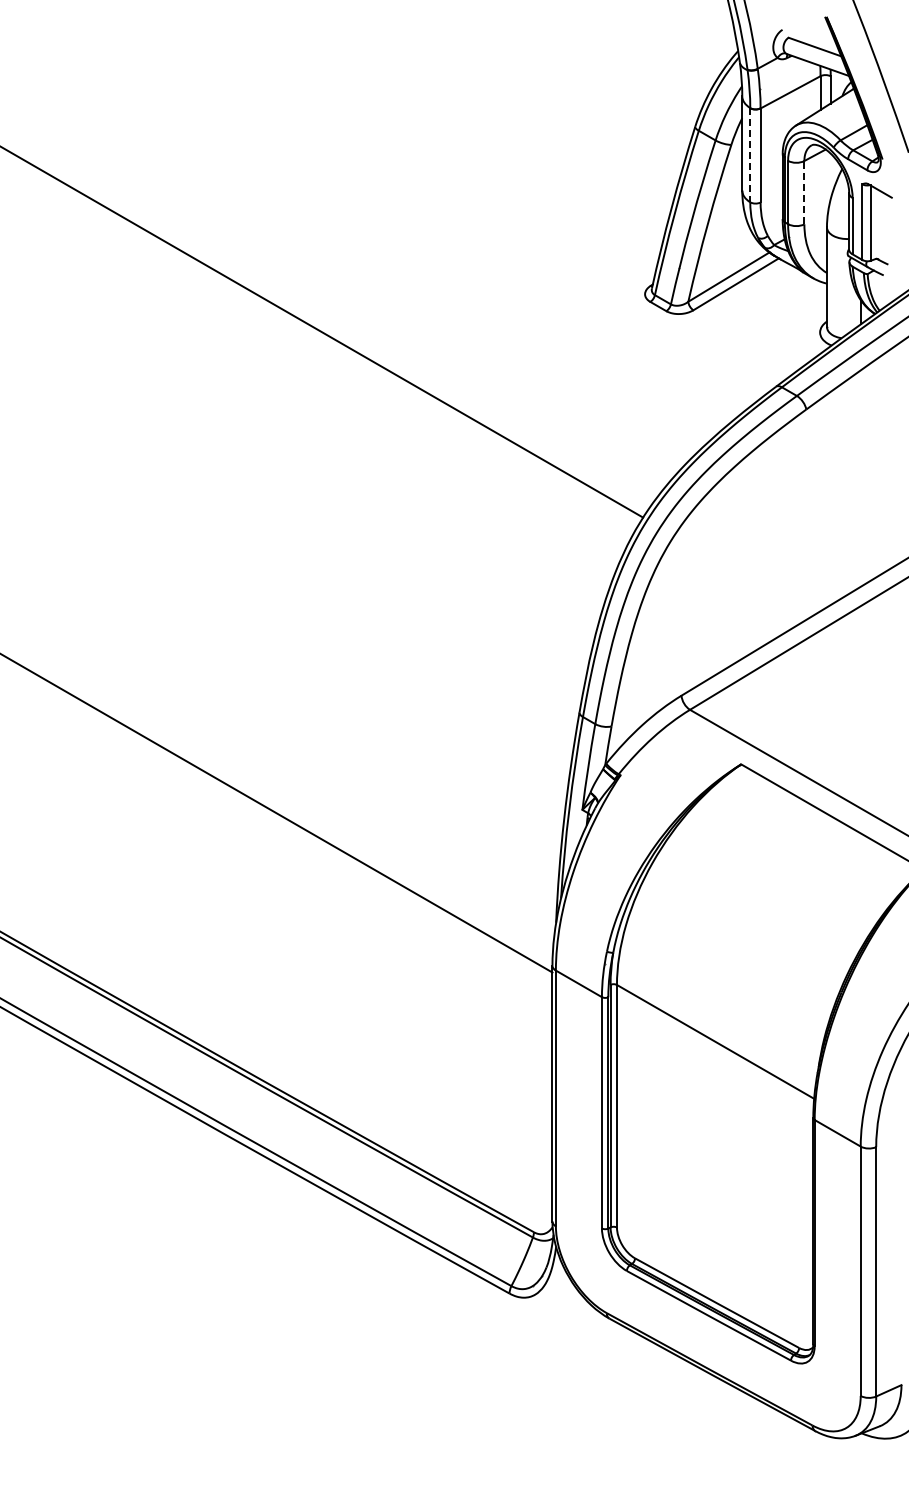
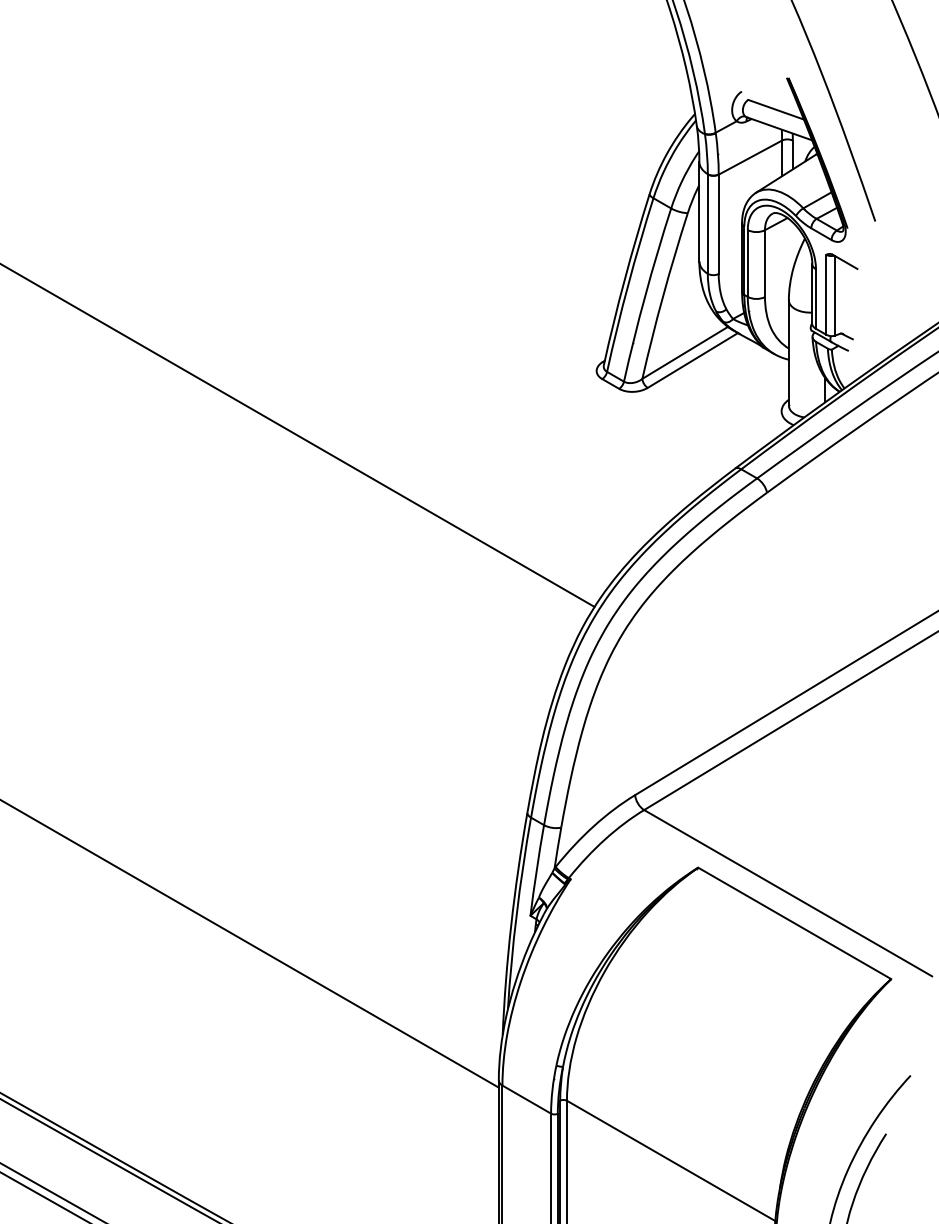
line: (750, 155) -> (708, 224), dashed -> solid
line: (804, 192) -> (765, 263), dashed -> solid

